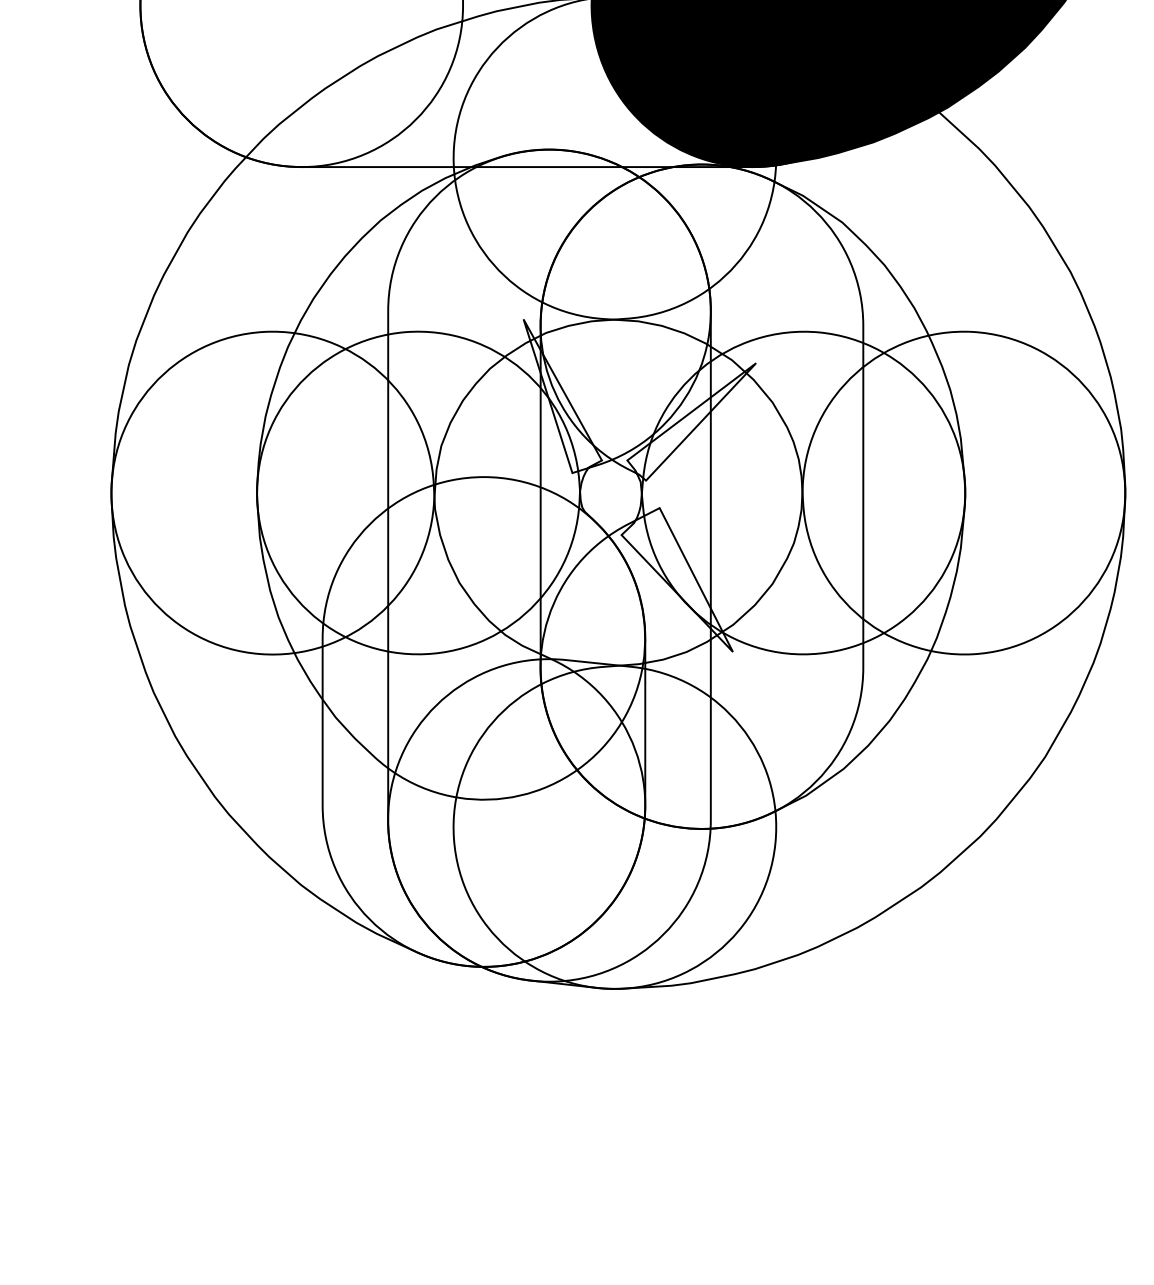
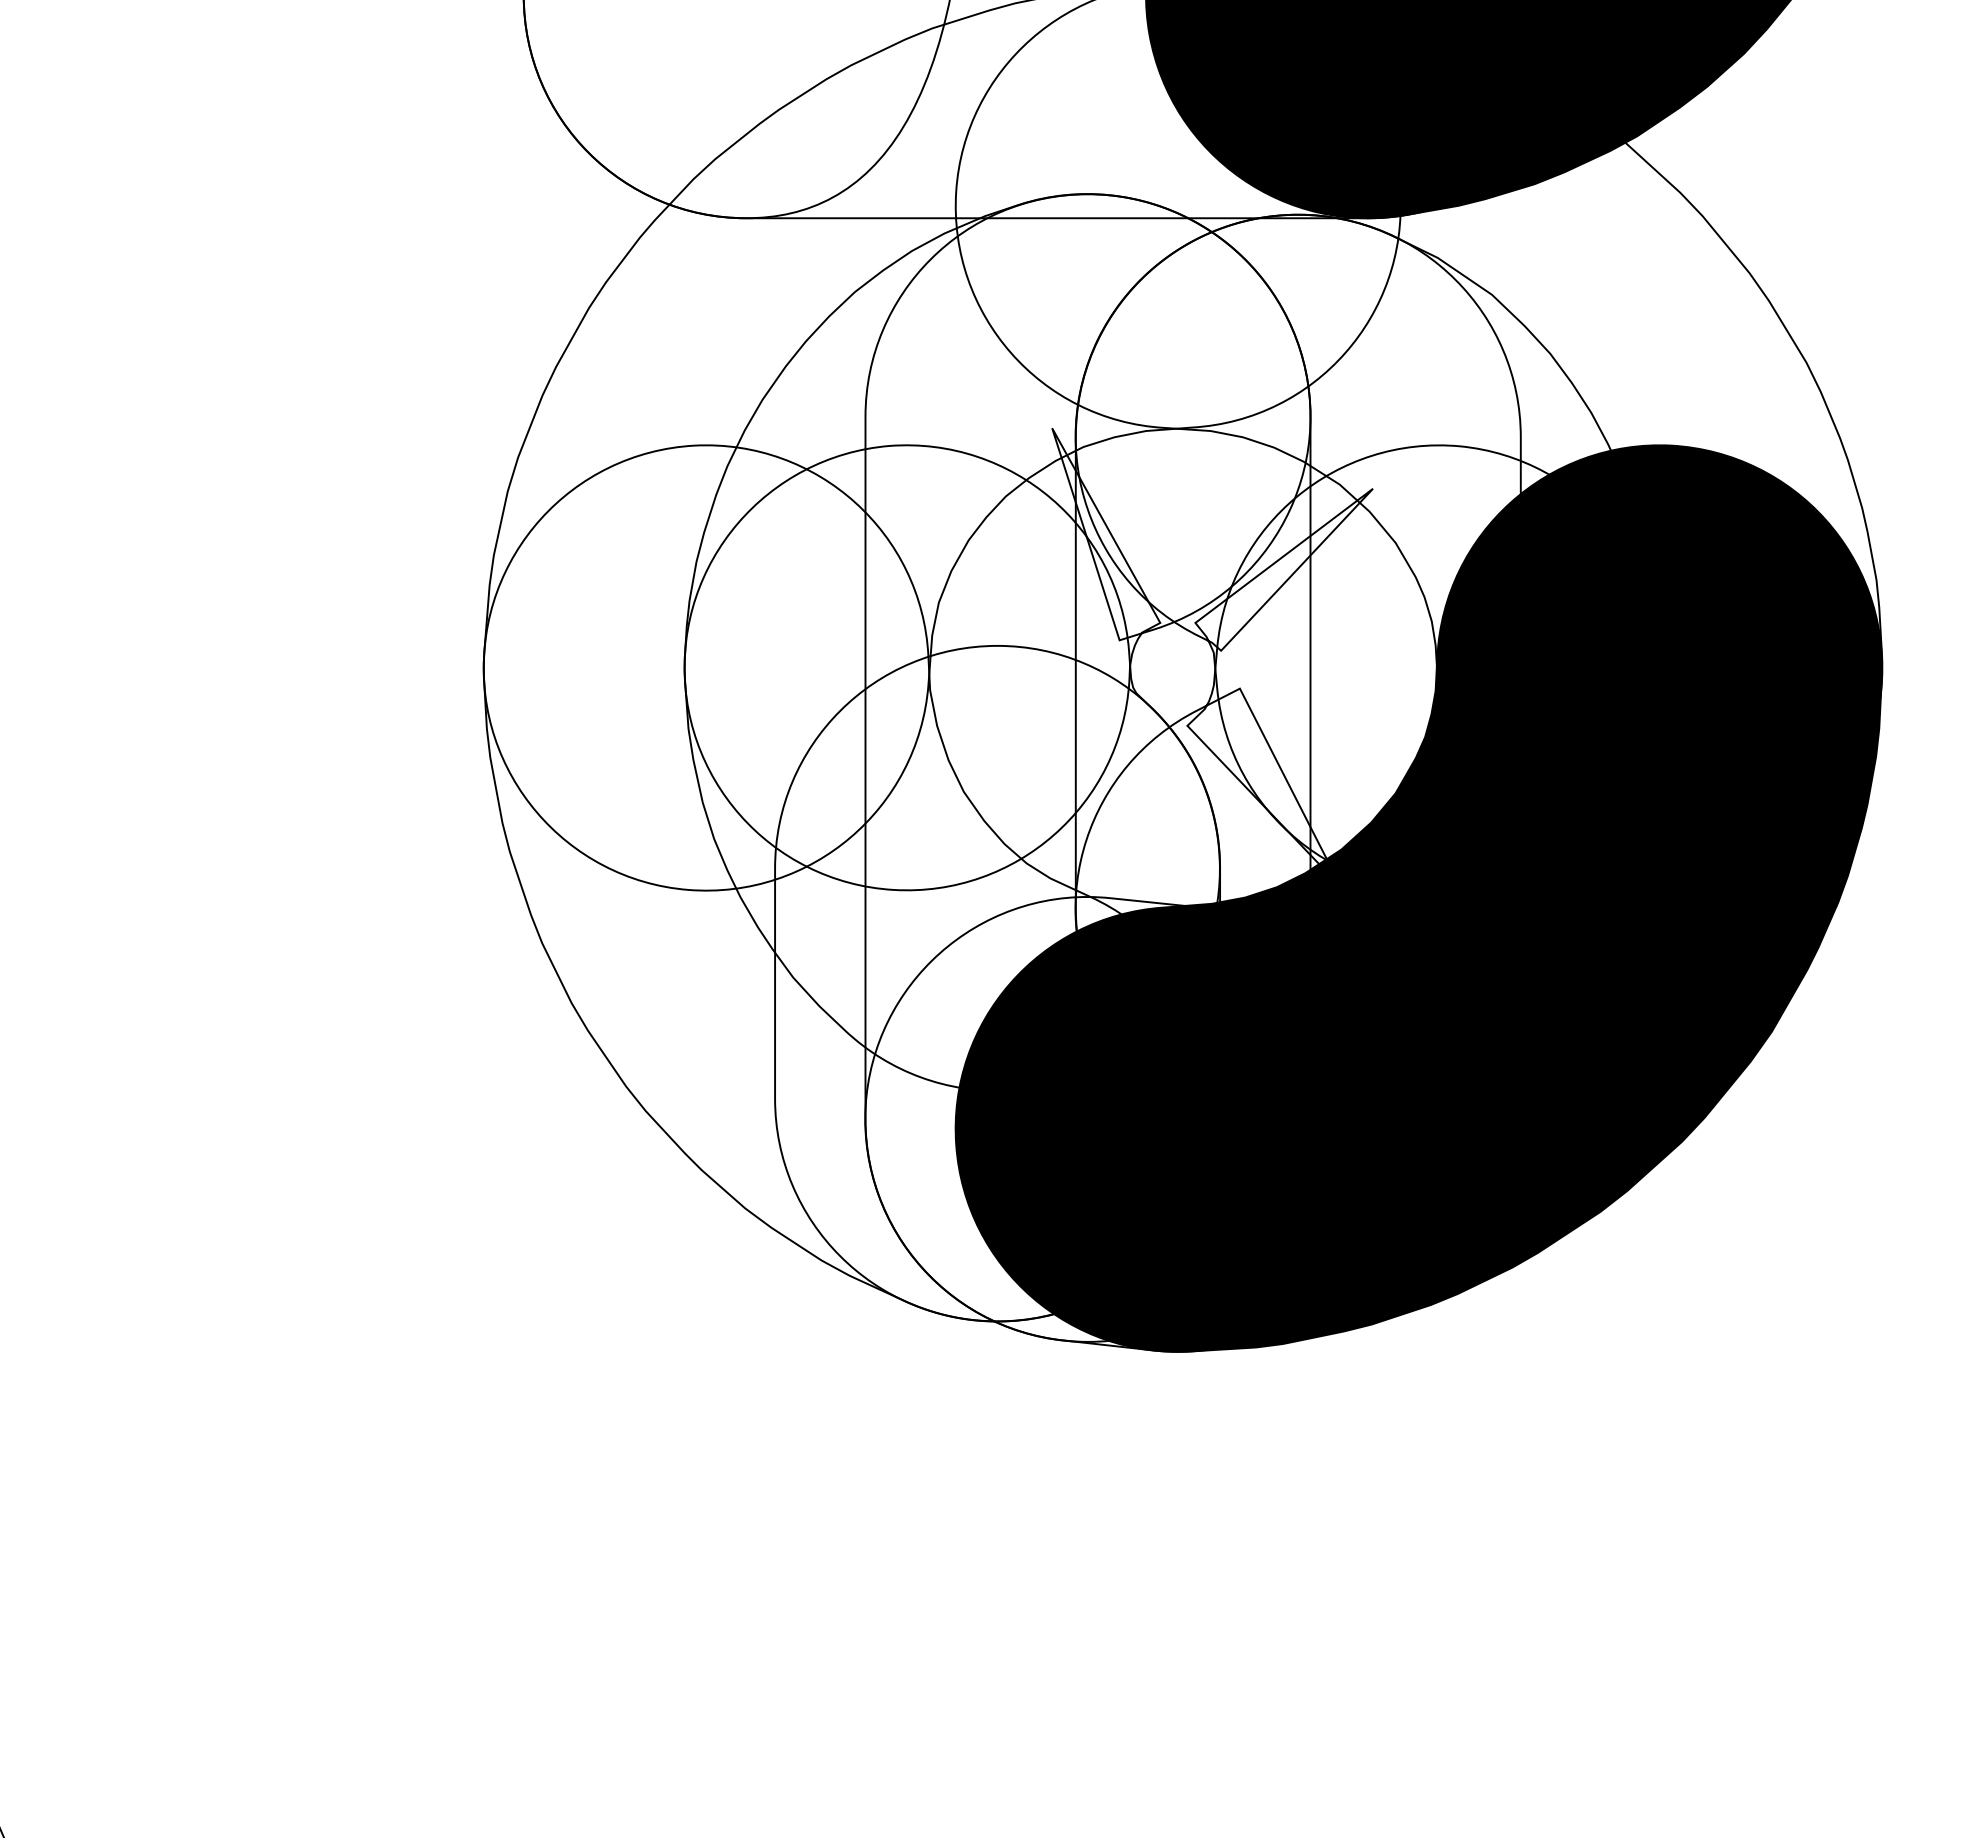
fill: (789, 660) -> (1418, 898), added

